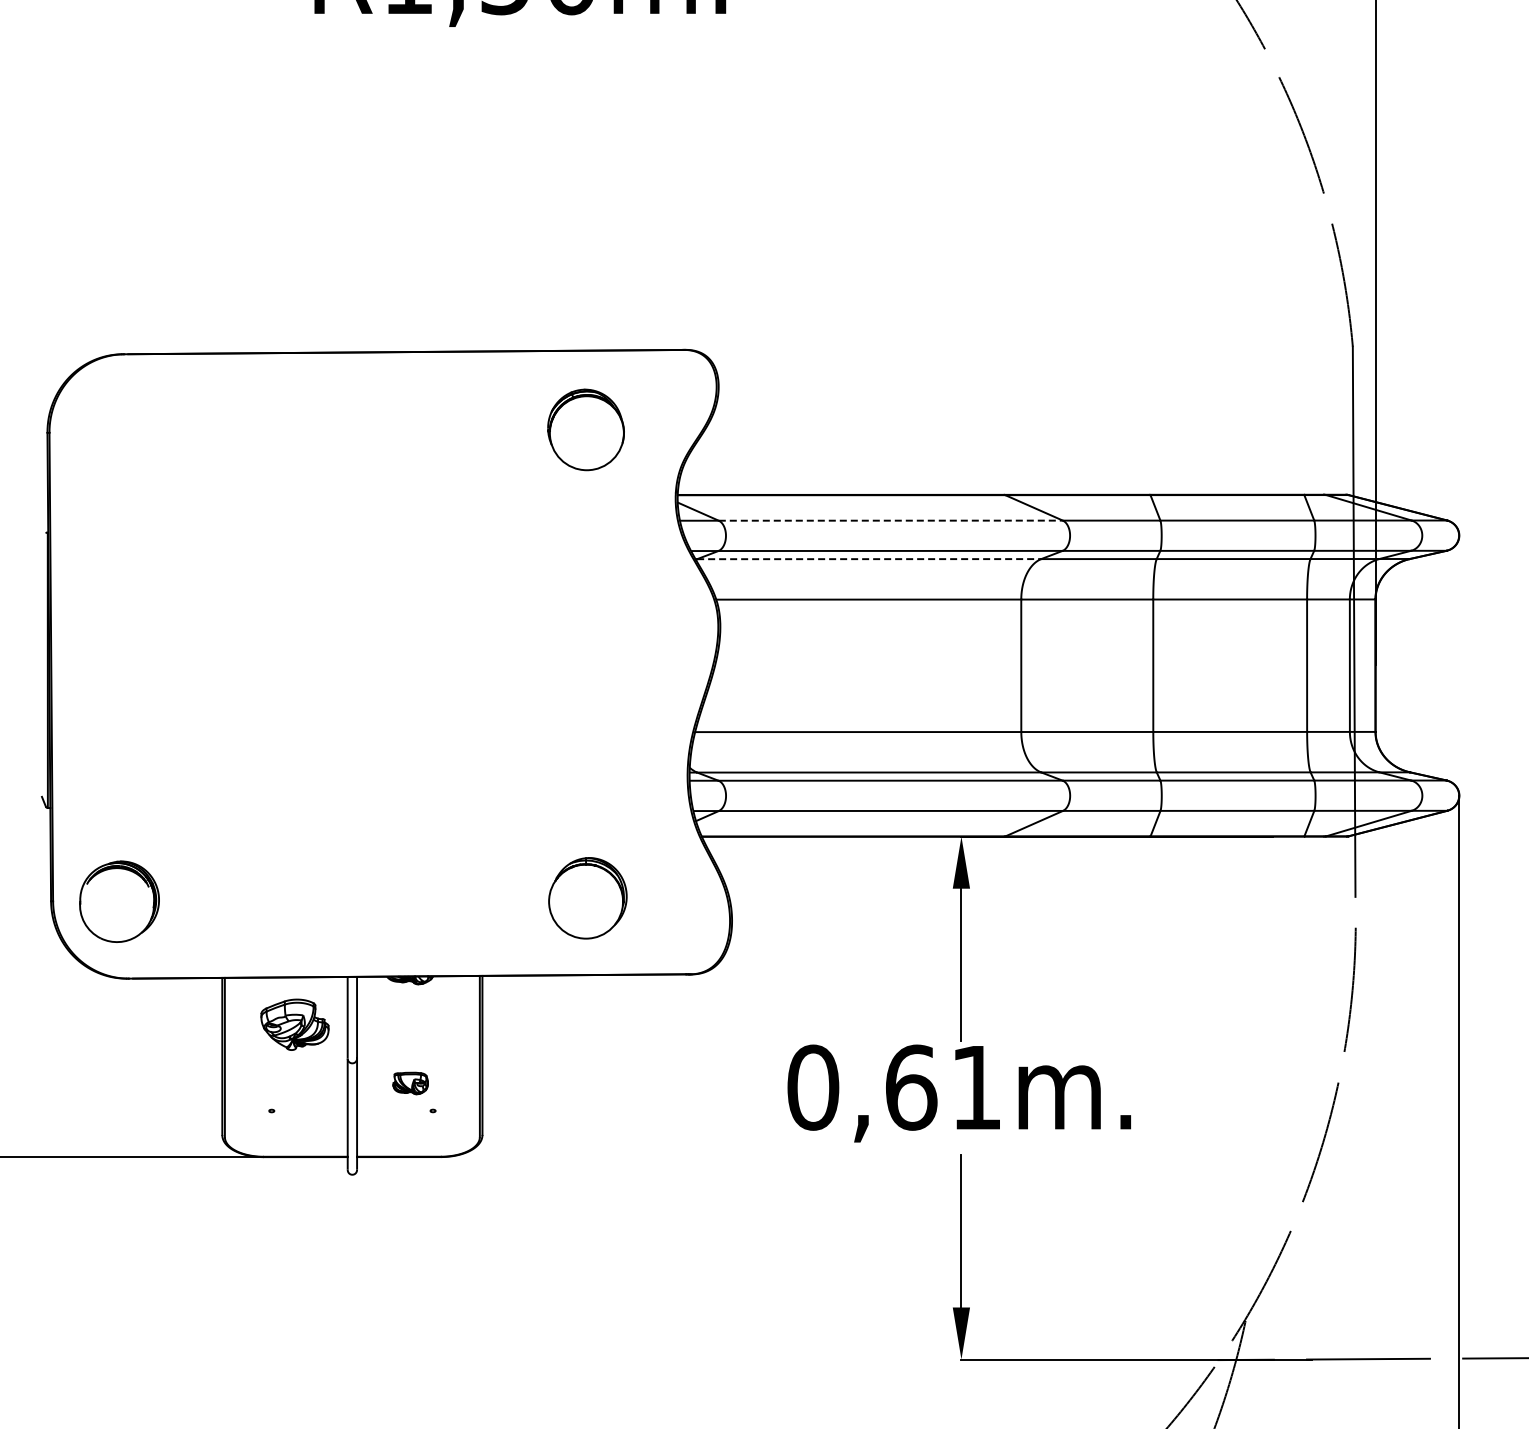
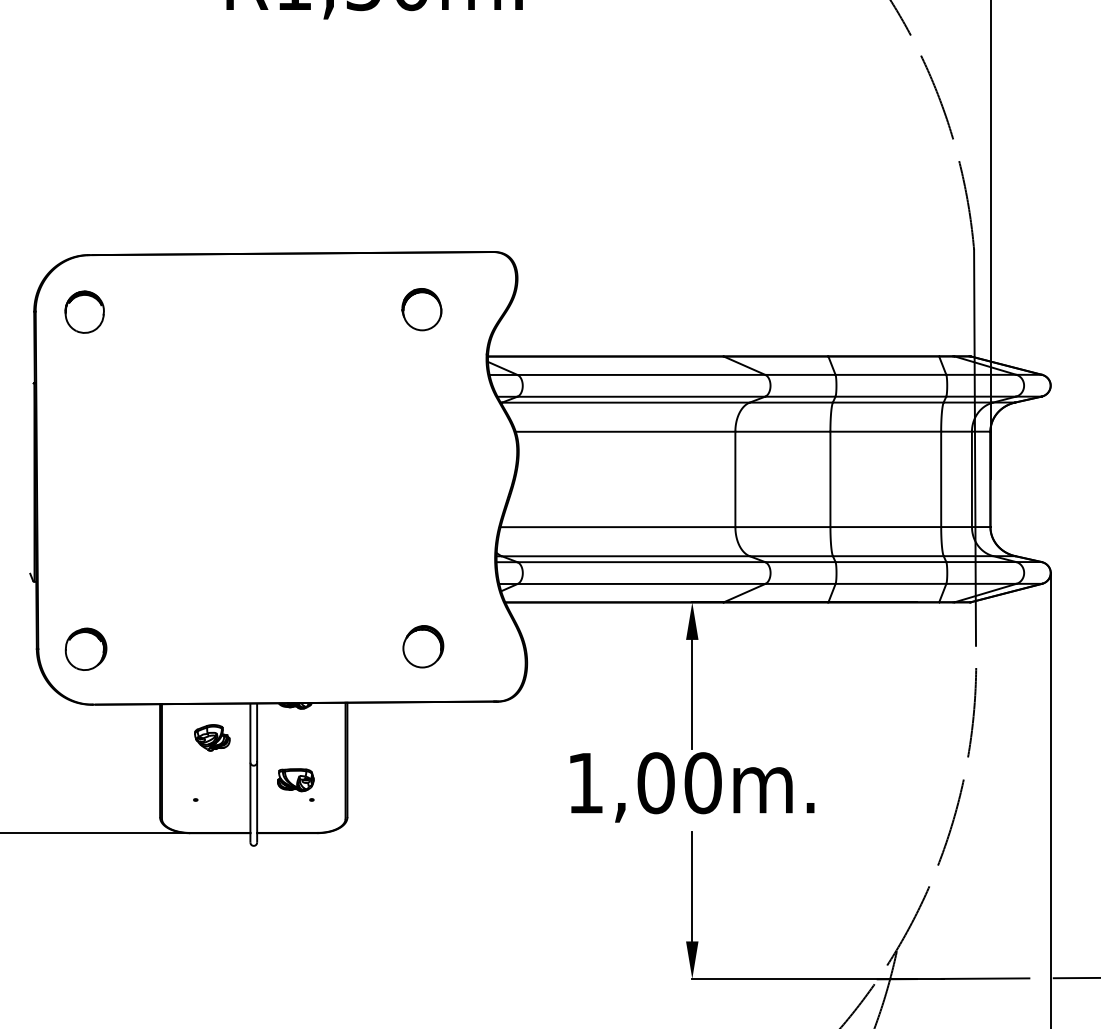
part: (585, 429) -> (421, 309), size x0.71
part: (117, 433) -> (84, 312), added
line: (891, 520) -> (641, 374), dashed -> solid
line: (869, 559) -> (626, 402), dashed -> solid
part: (587, 897) -> (423, 646), size x0.71
part: (119, 901) -> (86, 649), size x0.71
part: (294, 1024) -> (212, 737), size x0.71
part: (410, 1083) -> (295, 780), size x1.43
text: (894, 1087) -> (644, 783), 0,61m. -> 1,00m.

